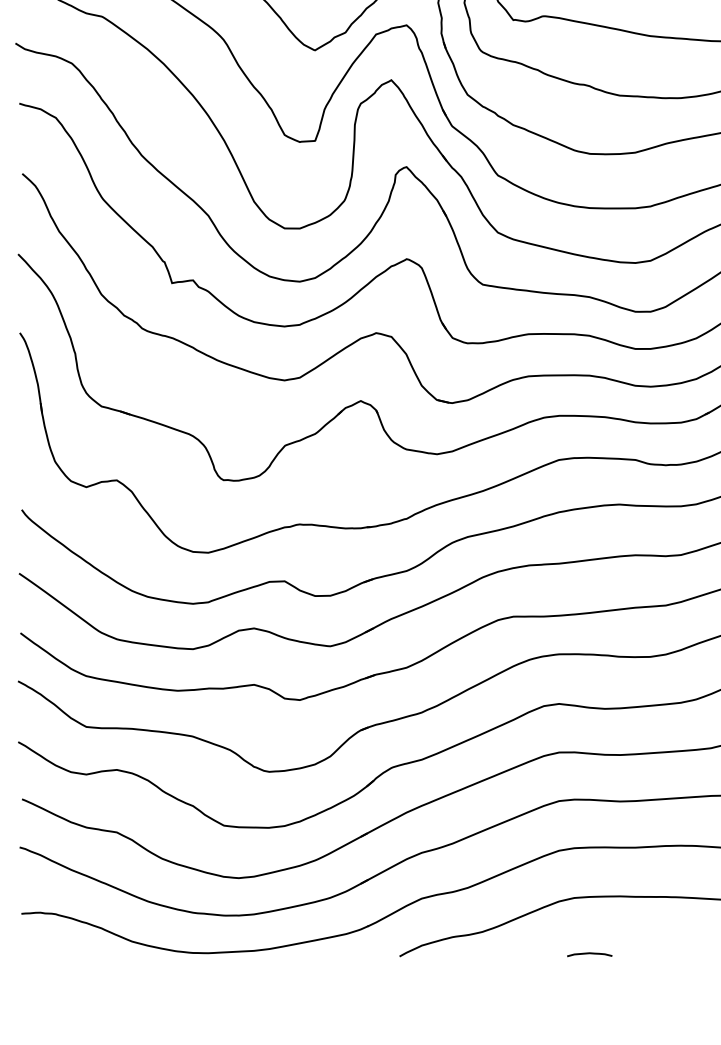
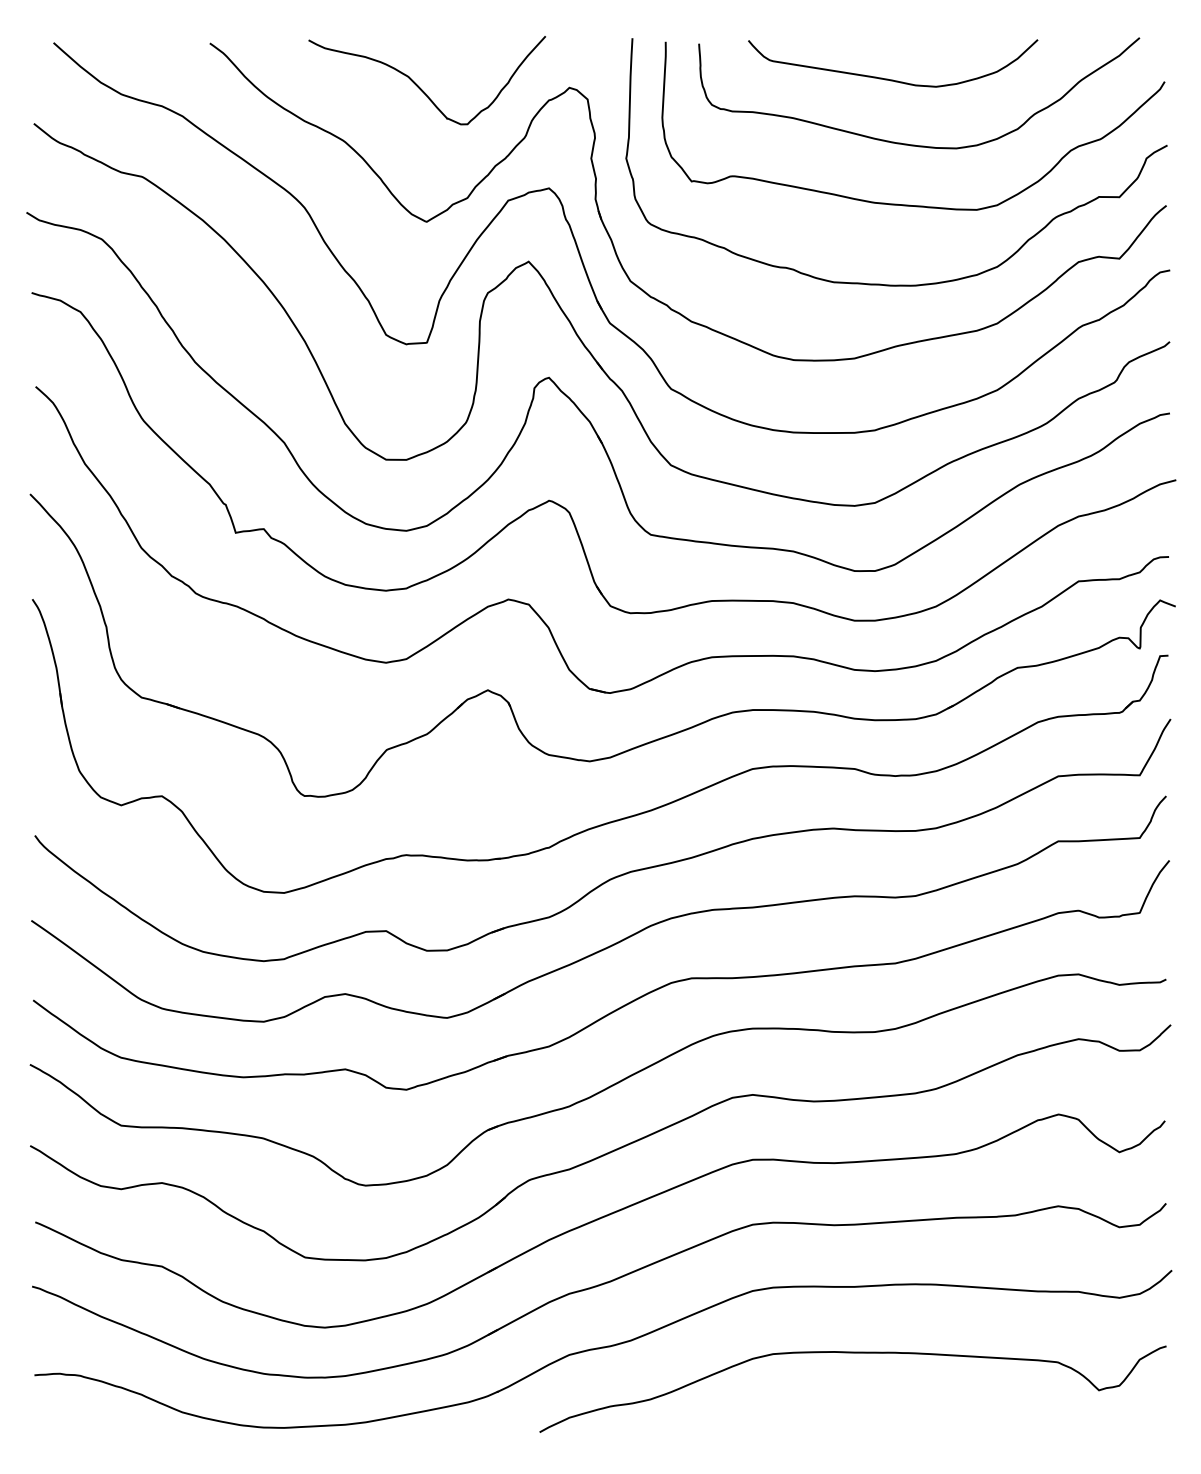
curve: (589, 953) -> (793, 1428), removed

